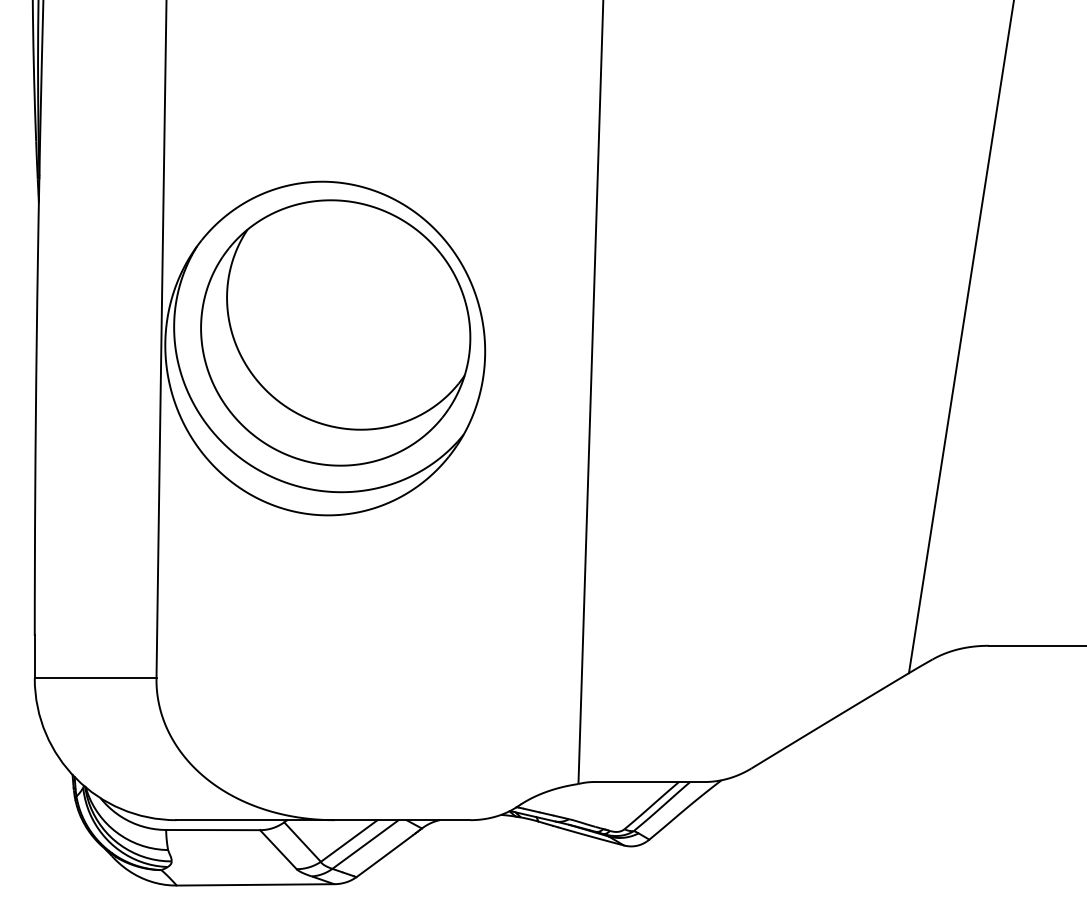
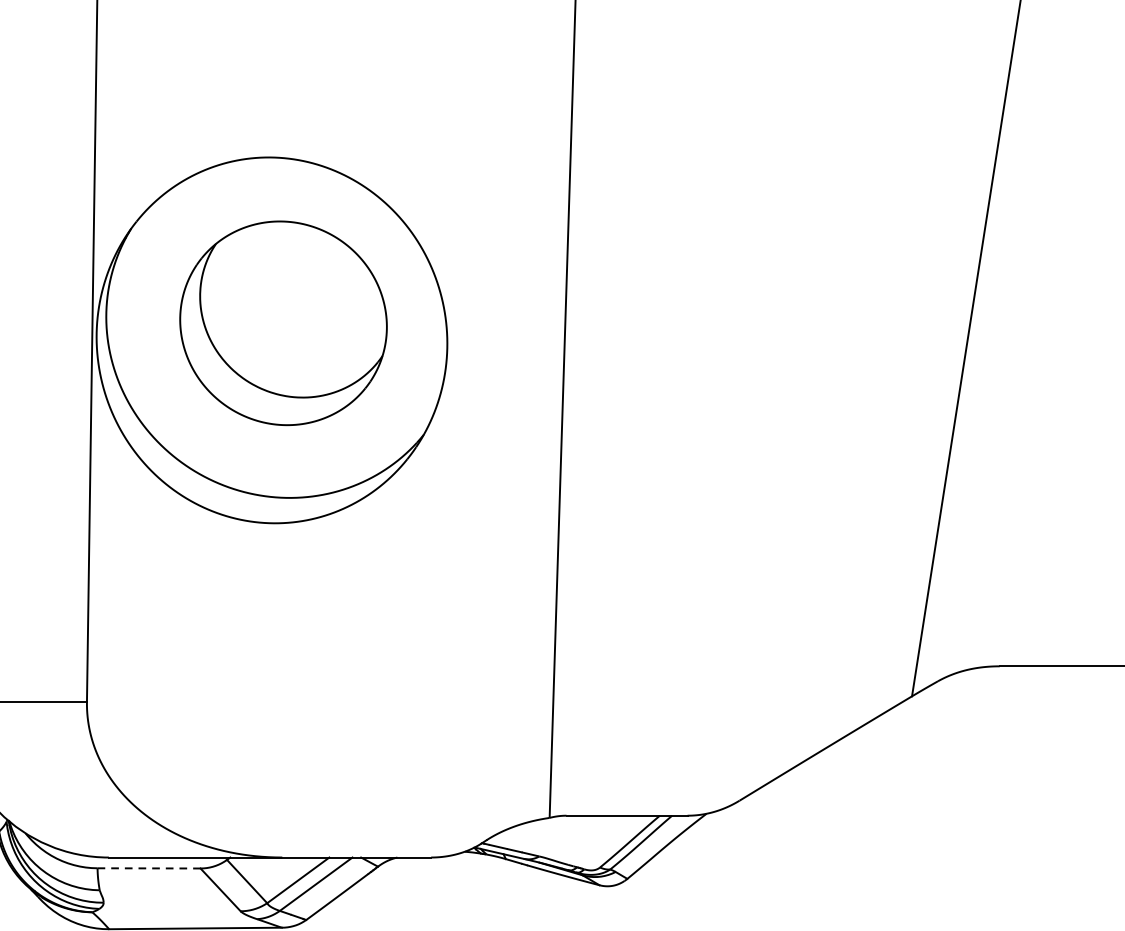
part: (335, 332) -> (283, 322), size x0.7
line: (213, 830) -> (149, 868), solid -> dashed

